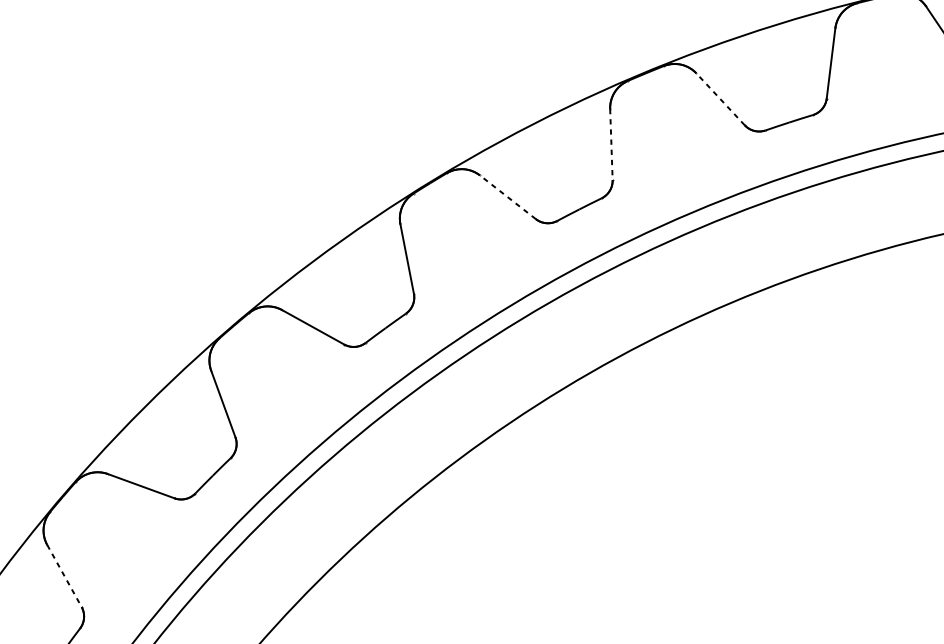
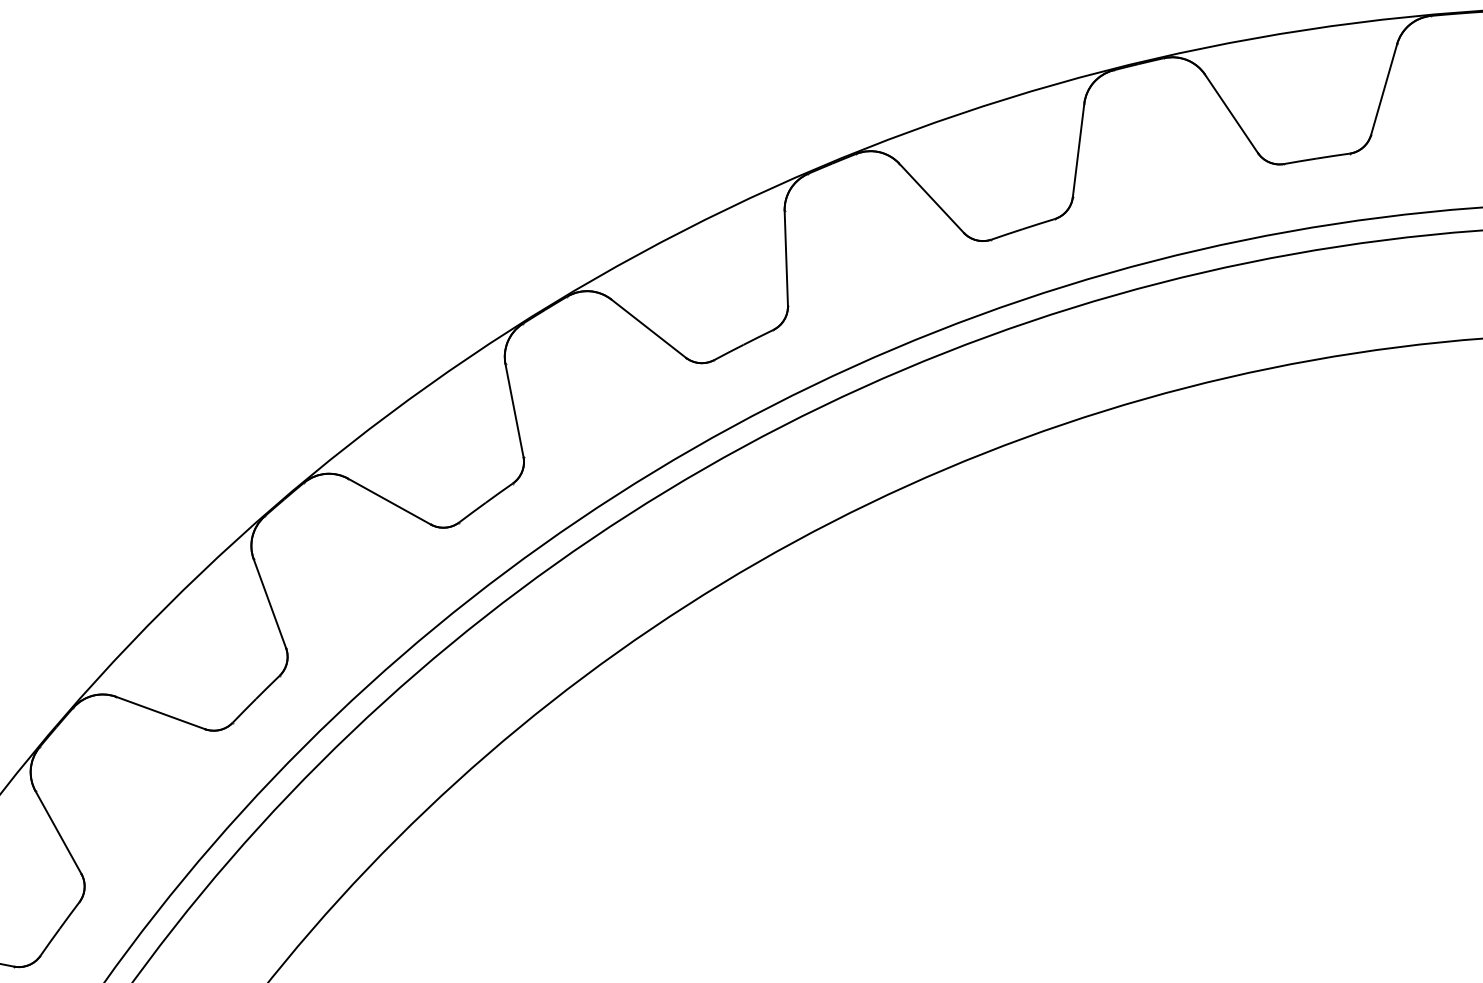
line: (720, 98) -> (931, 197), dashed -> solid
line: (611, 144) -> (786, 258), dashed -> solid
line: (507, 197) -> (648, 328), dashed -> solid
line: (64, 575) -> (58, 832), dashed -> solid

